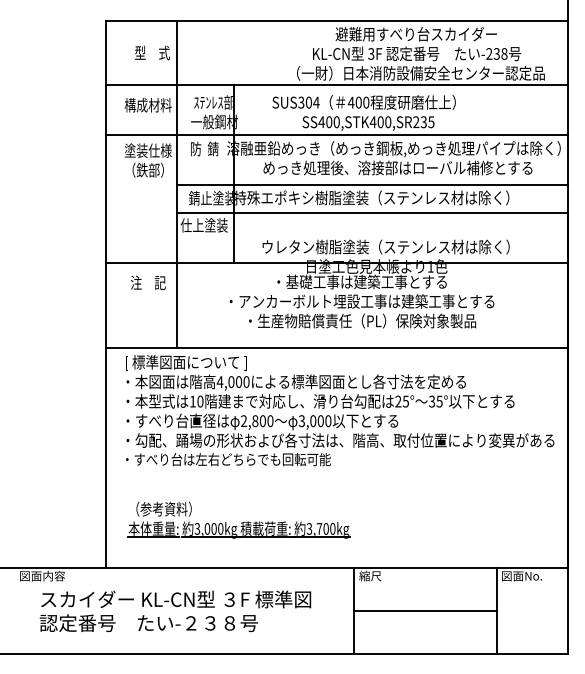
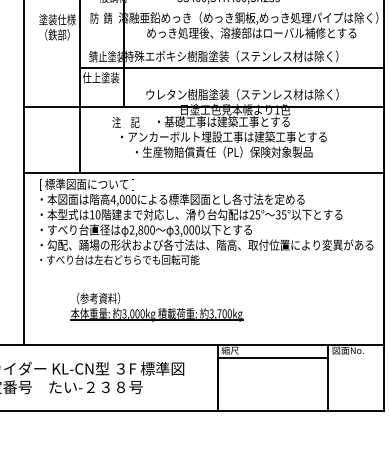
line: (336, 134) -> (203, 7), removed
line: (371, 184) -> (231, 45), removed
text: (148, 282) -> (126, 122), moved
part: (238, 519) -> (156, 306), moved
line: (425, 611) -> (273, 358), moved

